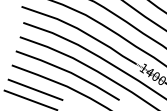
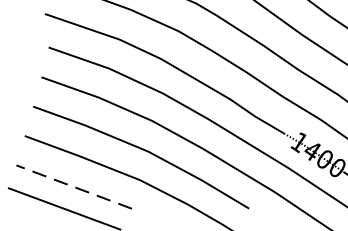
line: (35, 89) -> (74, 186), solid -> dashed

